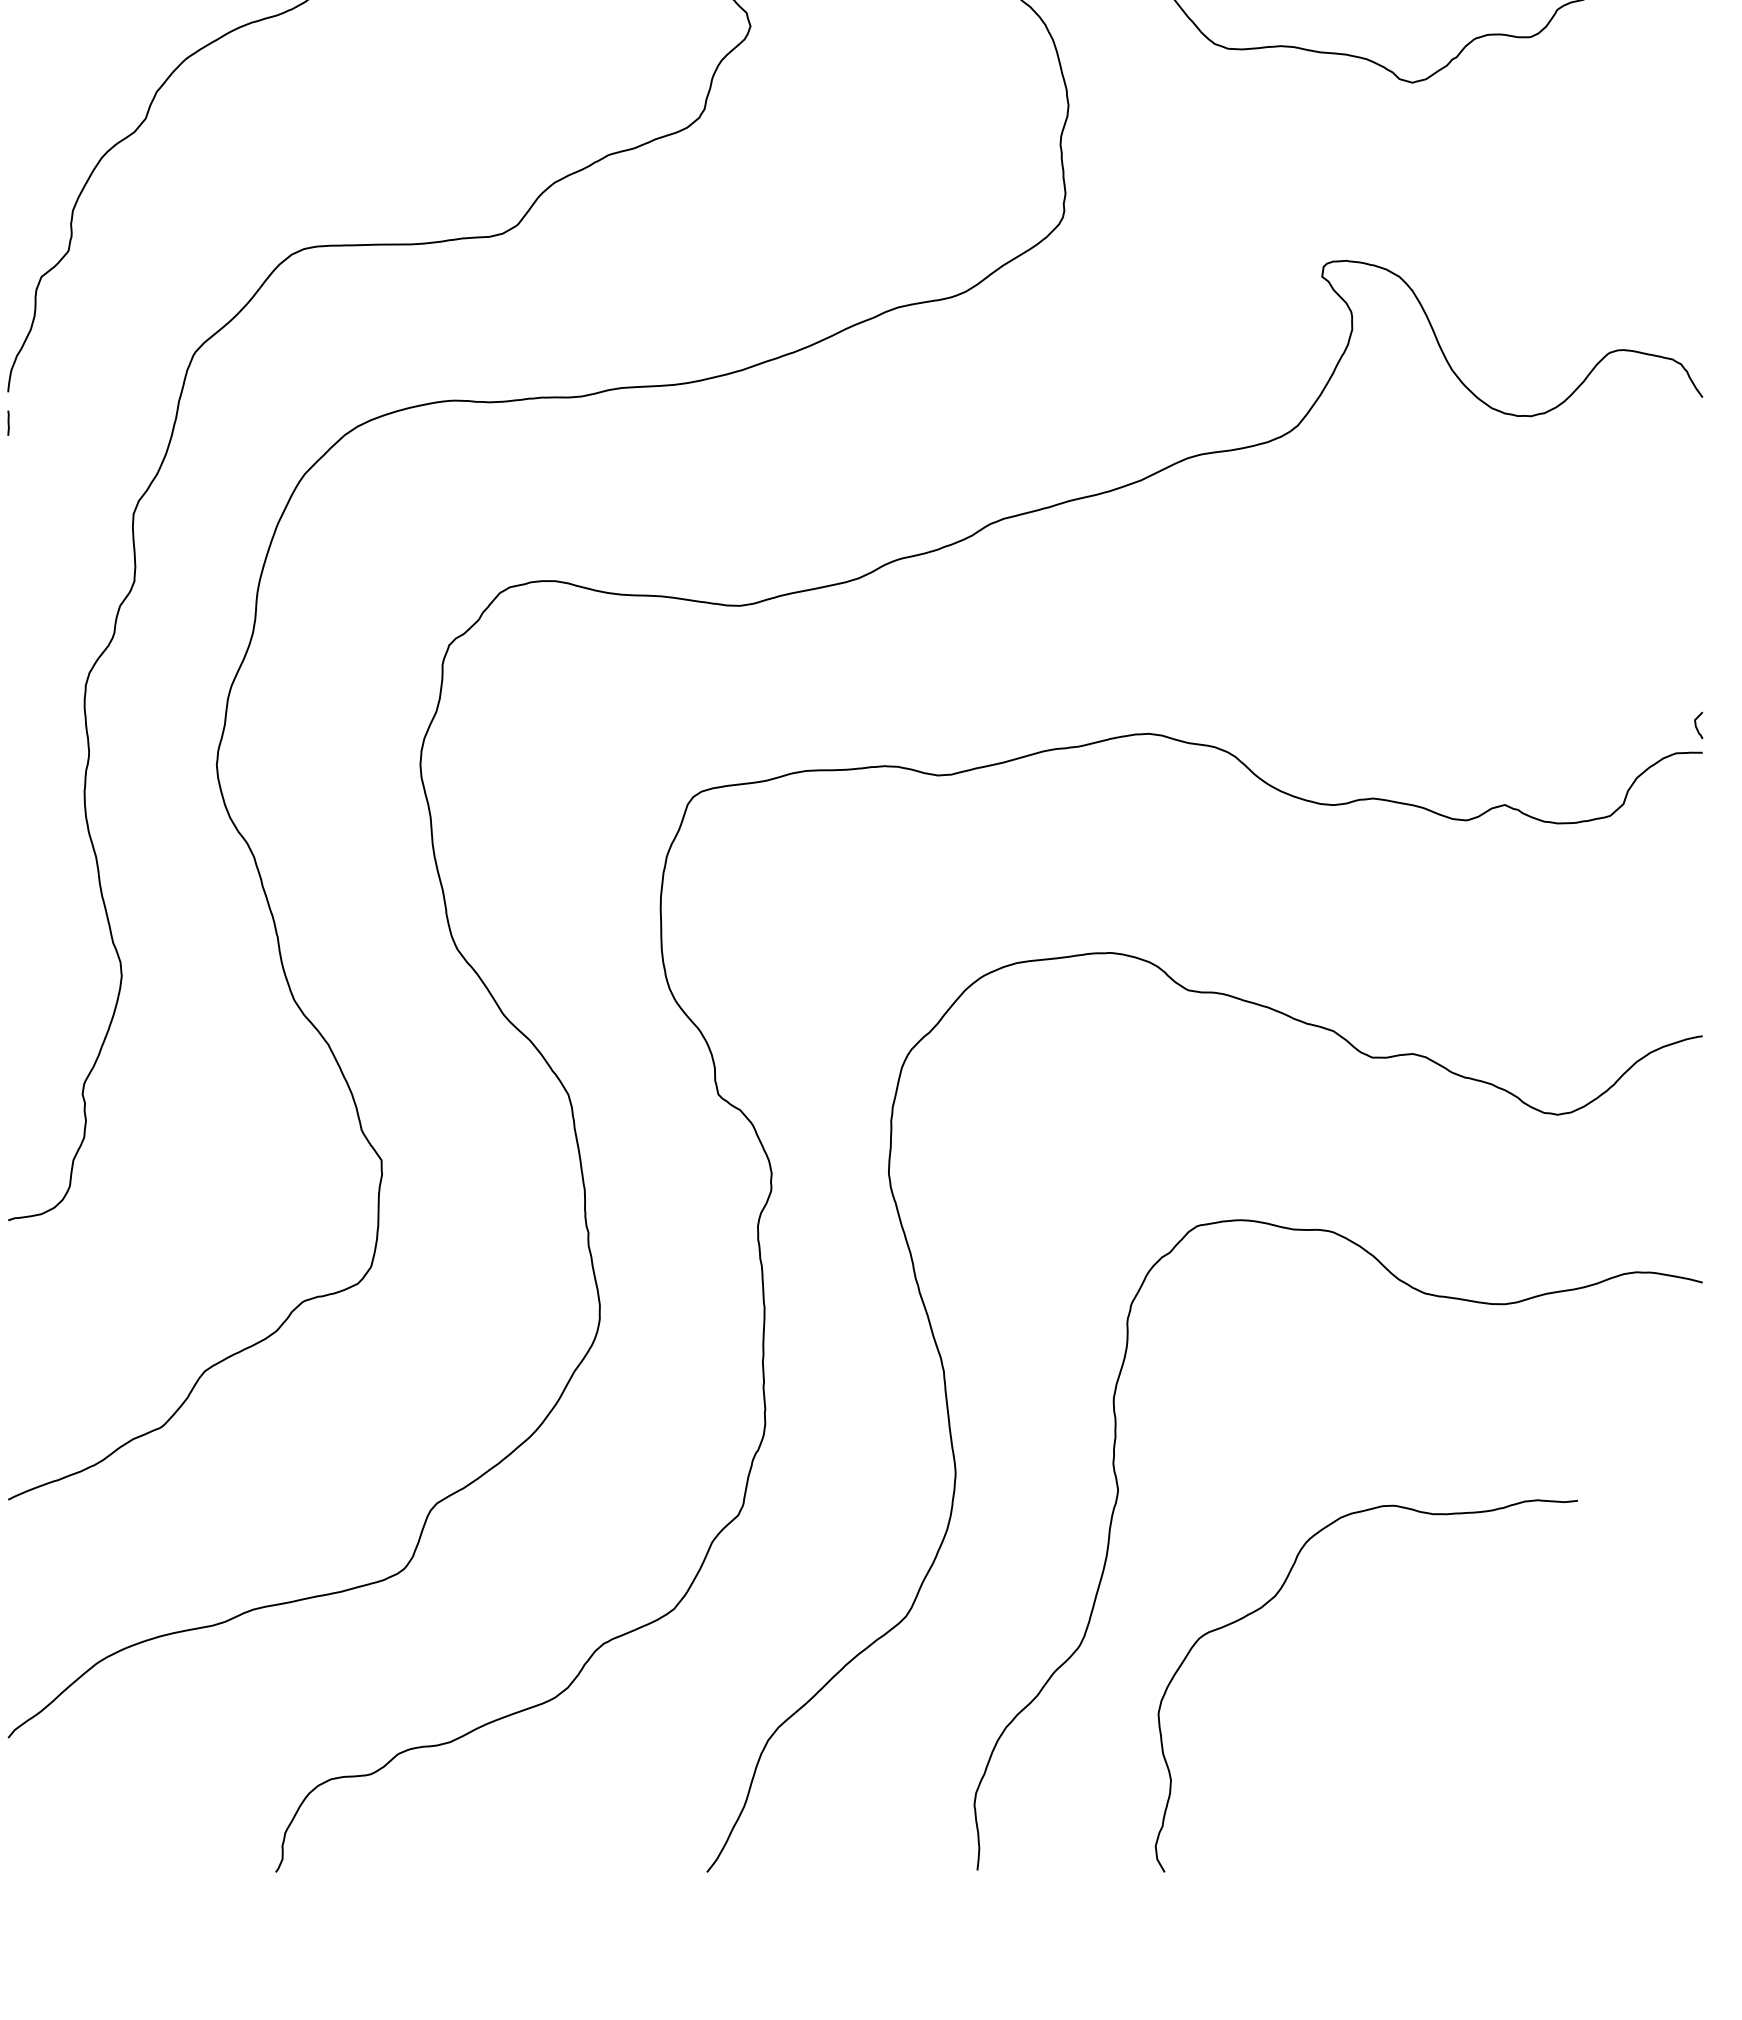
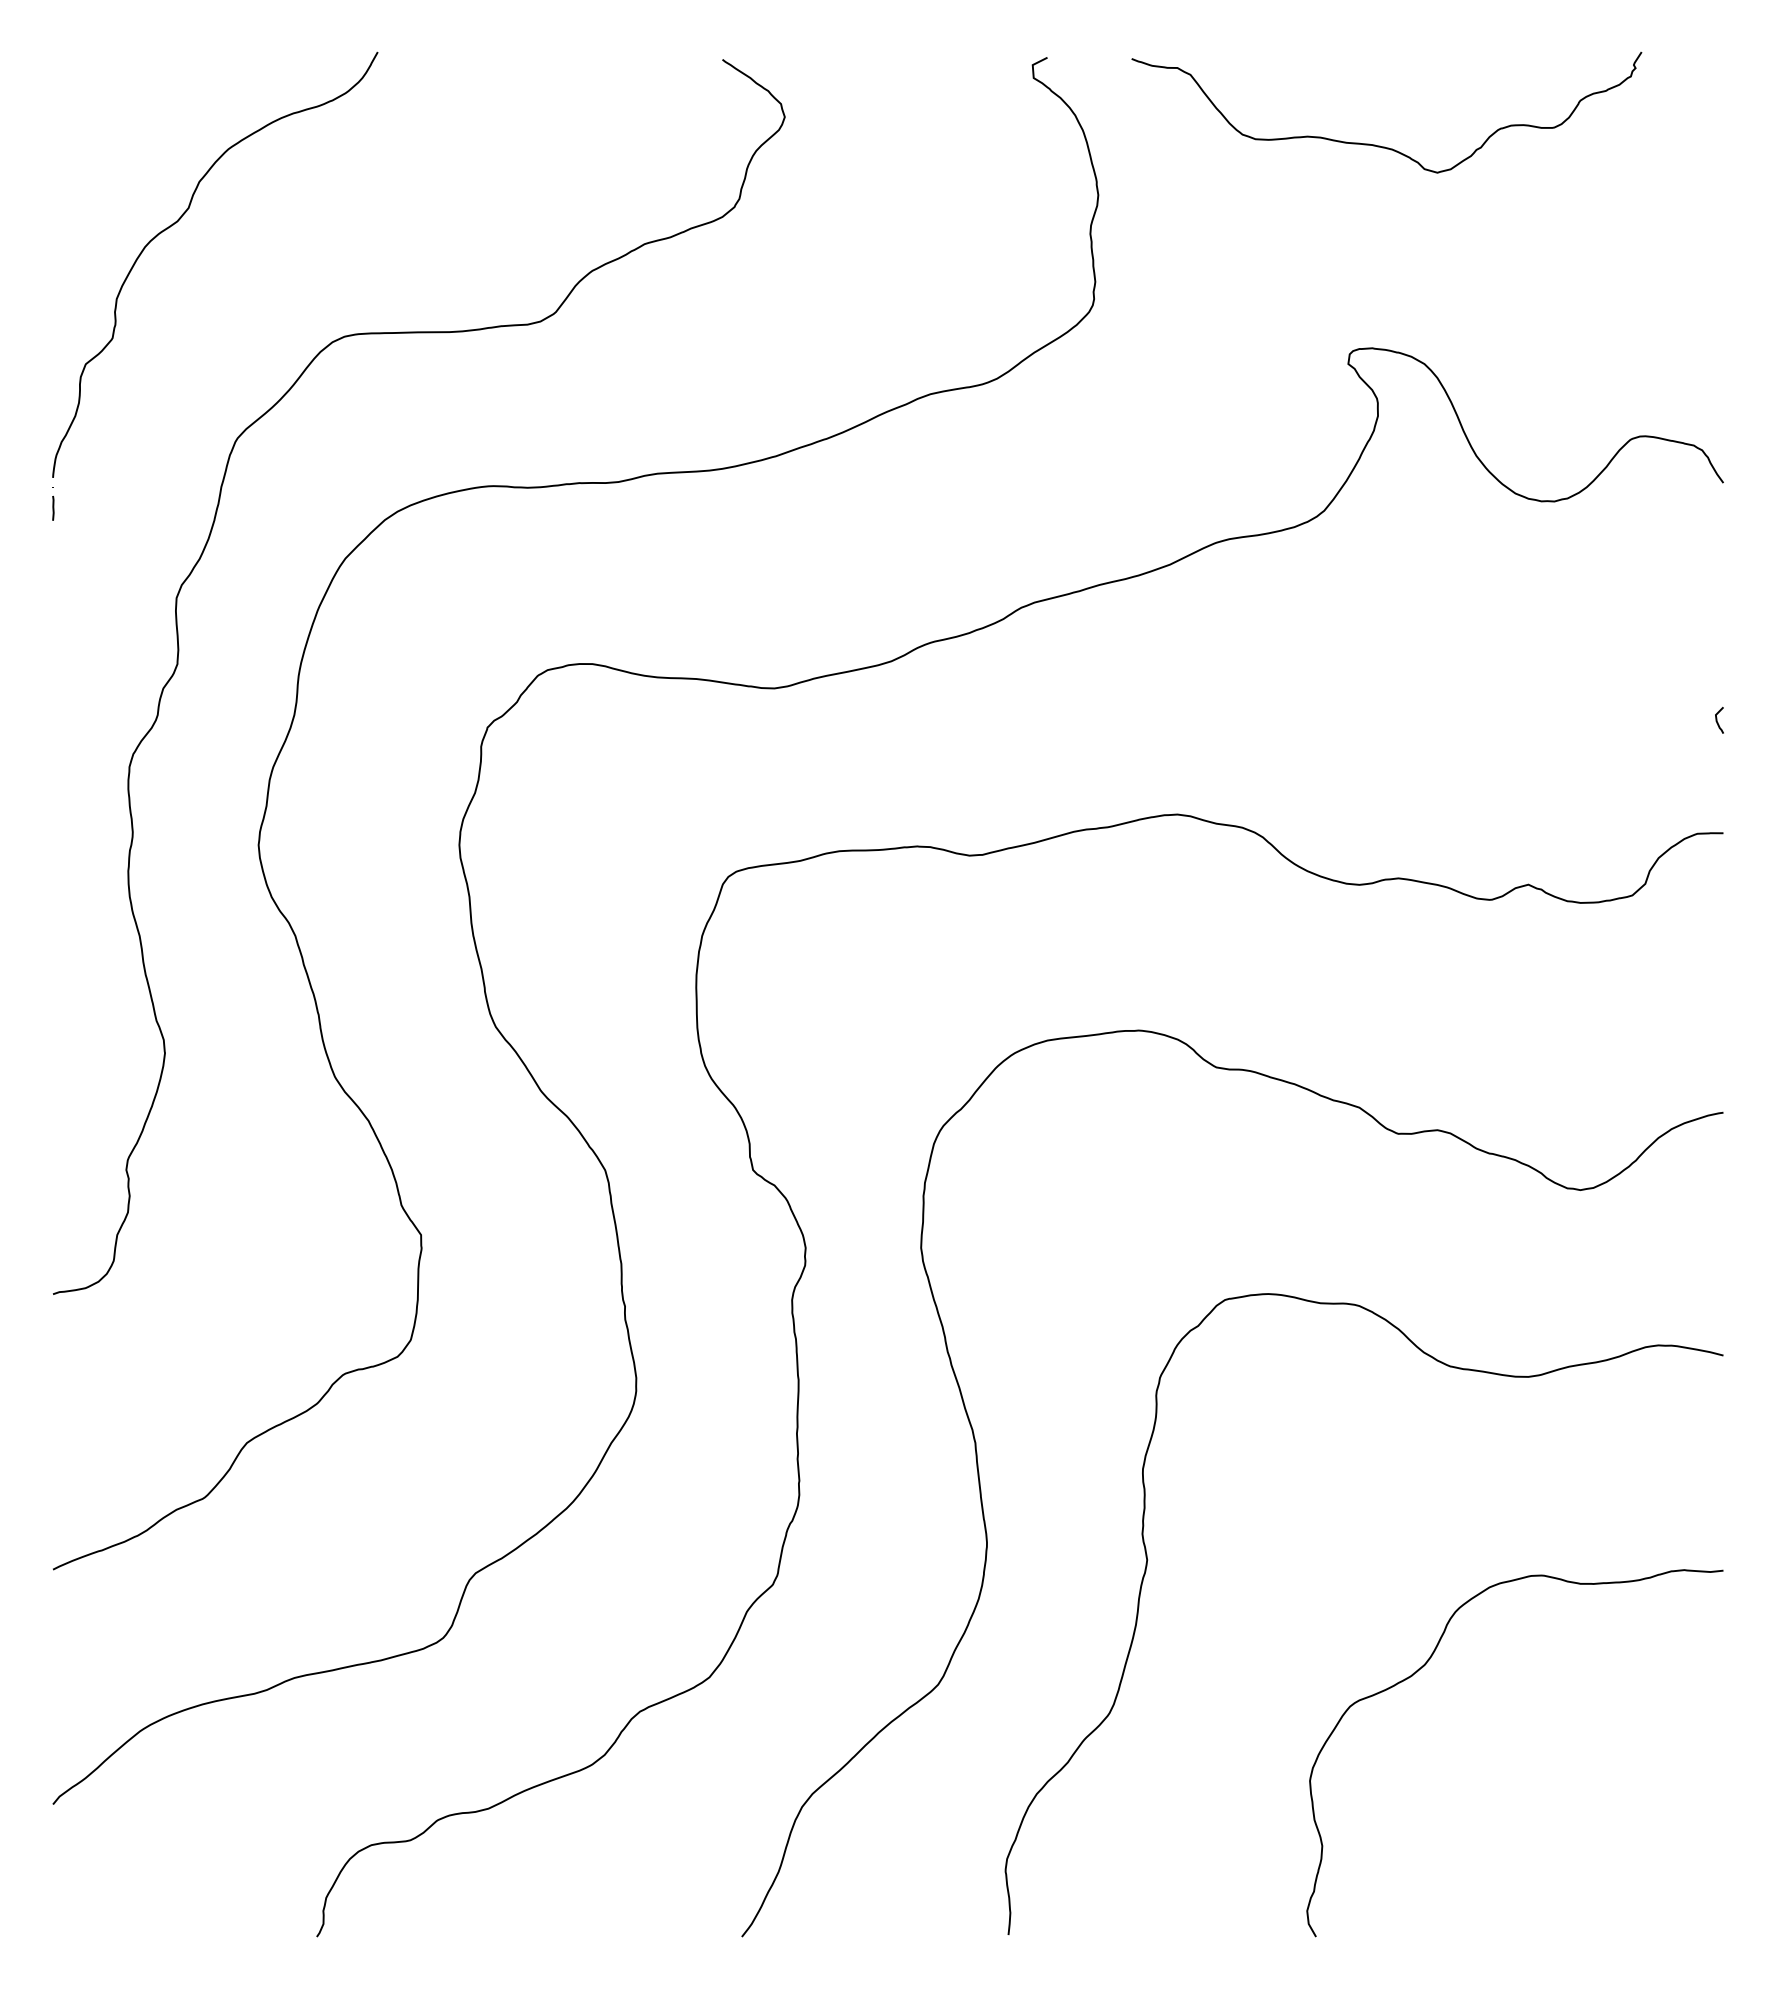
curve: (1696, 724) -> (1717, 719), moved
curve: (1276, 1595) -> (1426, 1664), moved

